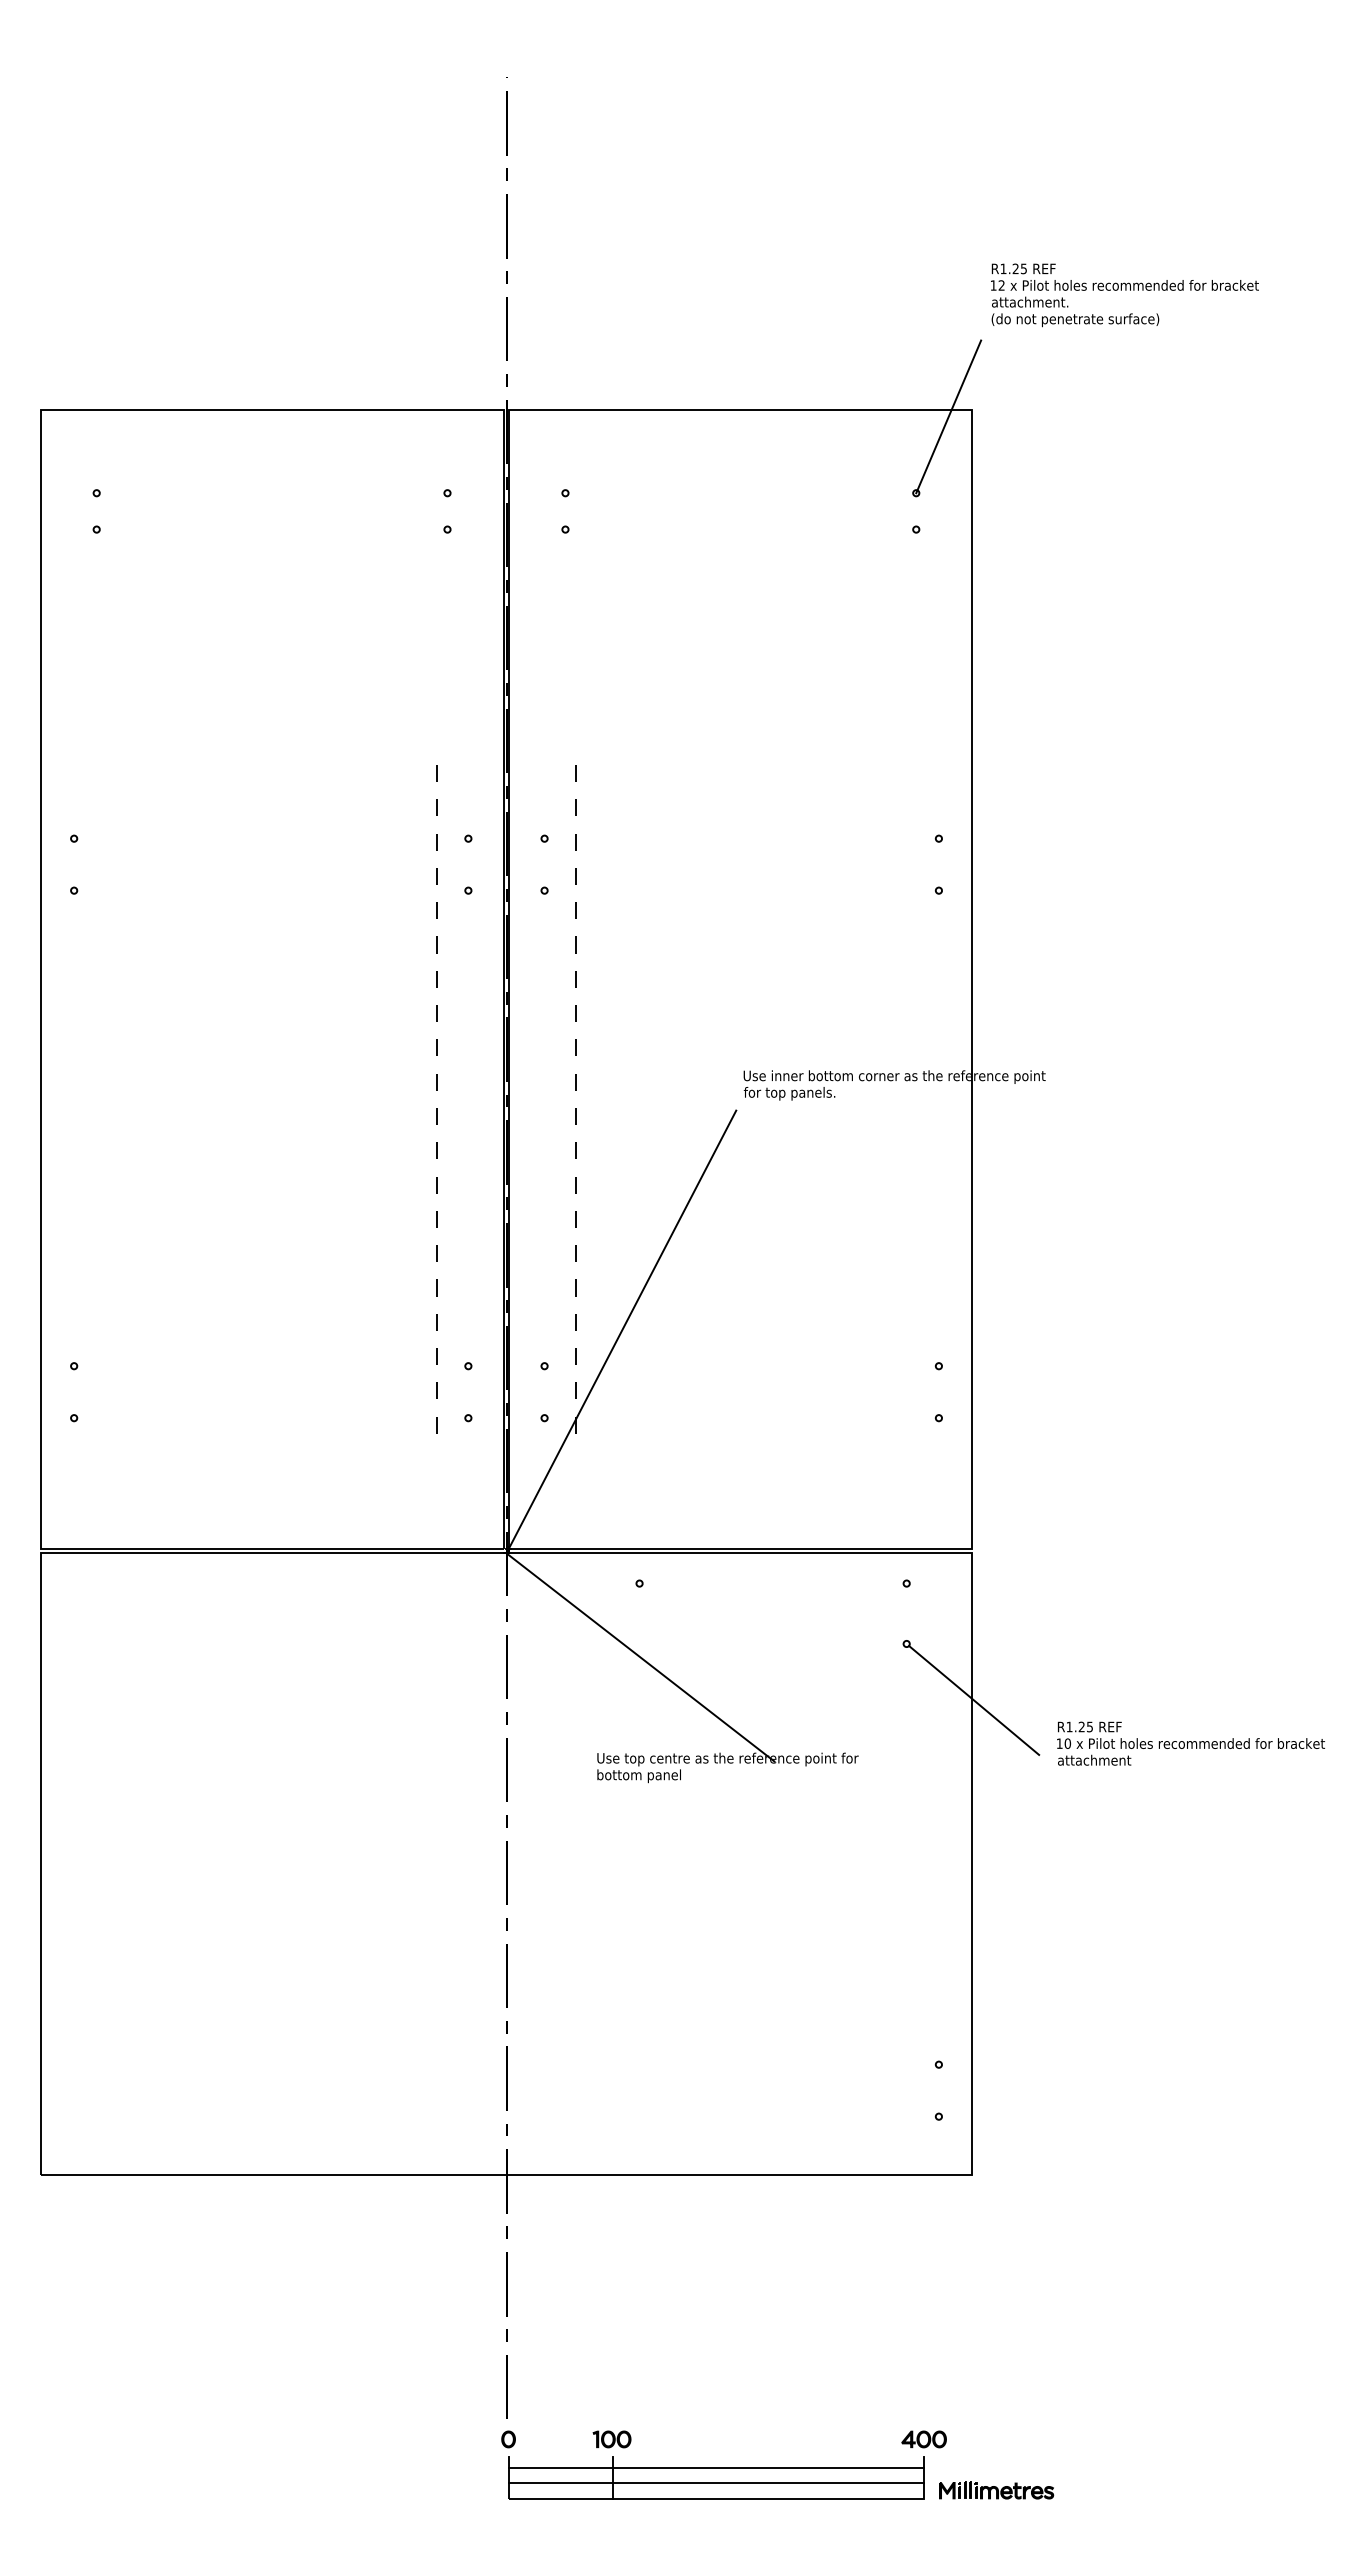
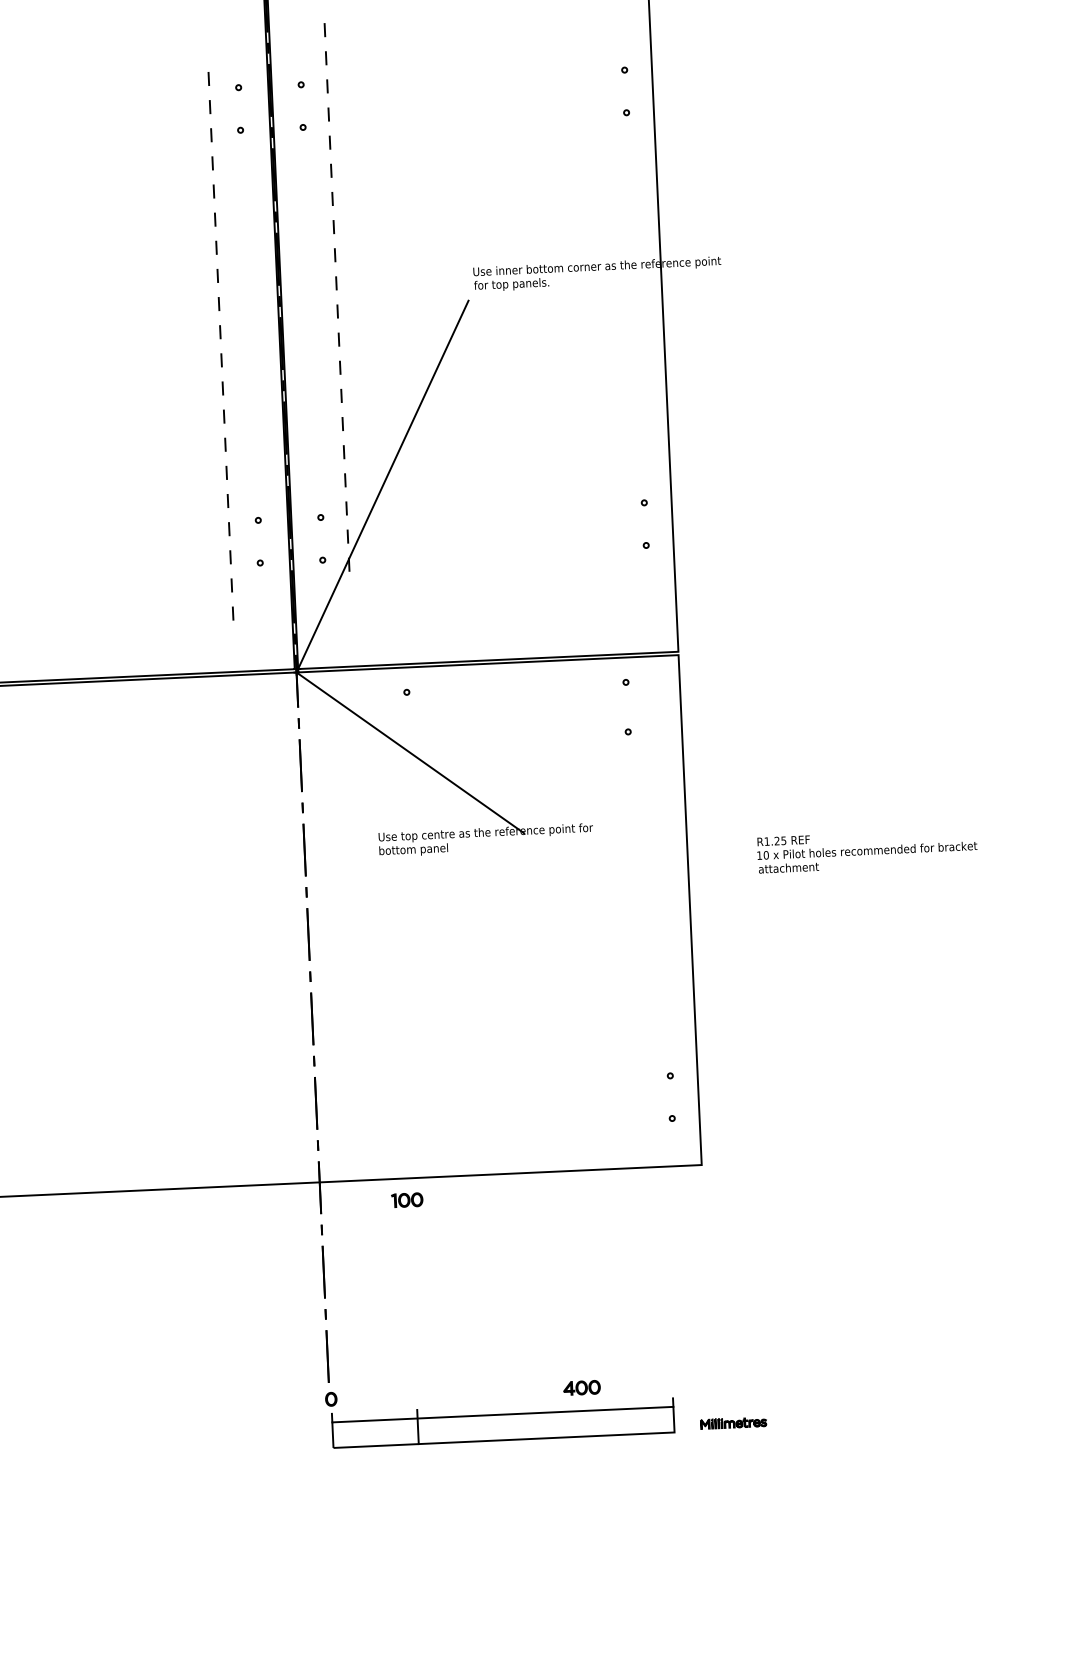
line: (436, 1090) -> (220, 339), moved
line: (974, 1699) -> (685, 774), removed
text: (1190, 1743) -> (866, 850), moved
part: (611, 2439) -> (406, 1200), moved
part: (923, 2439) -> (581, 1388), moved
line: (716, 2483) -> (503, 1427), removed
part: (996, 2490) -> (733, 1423), size x0.7

